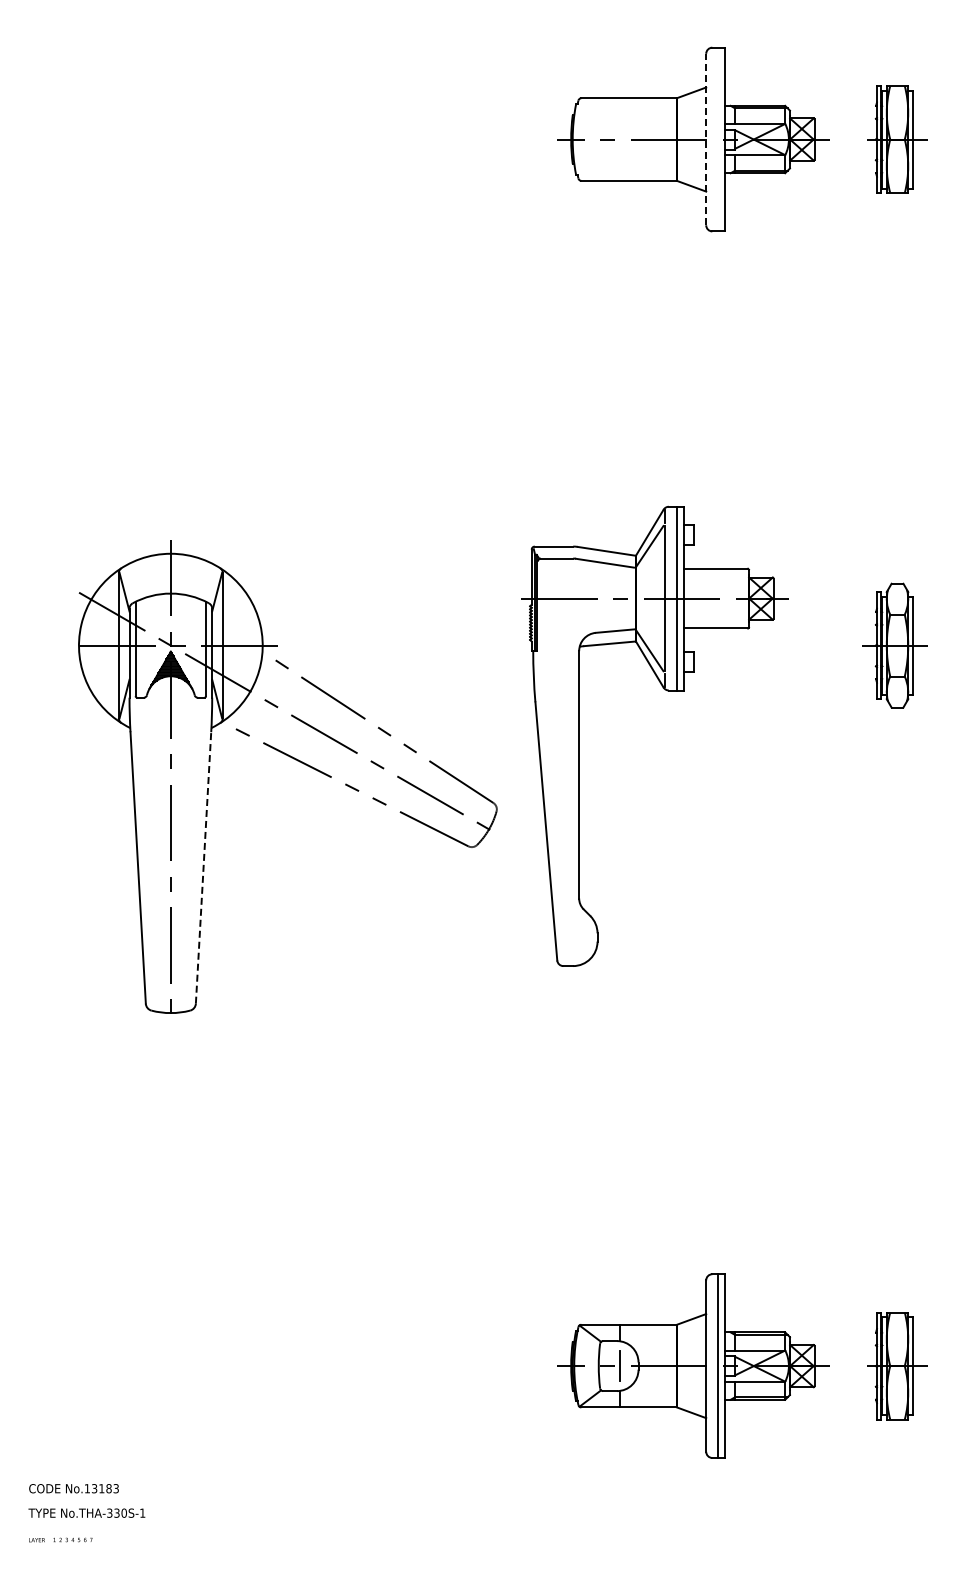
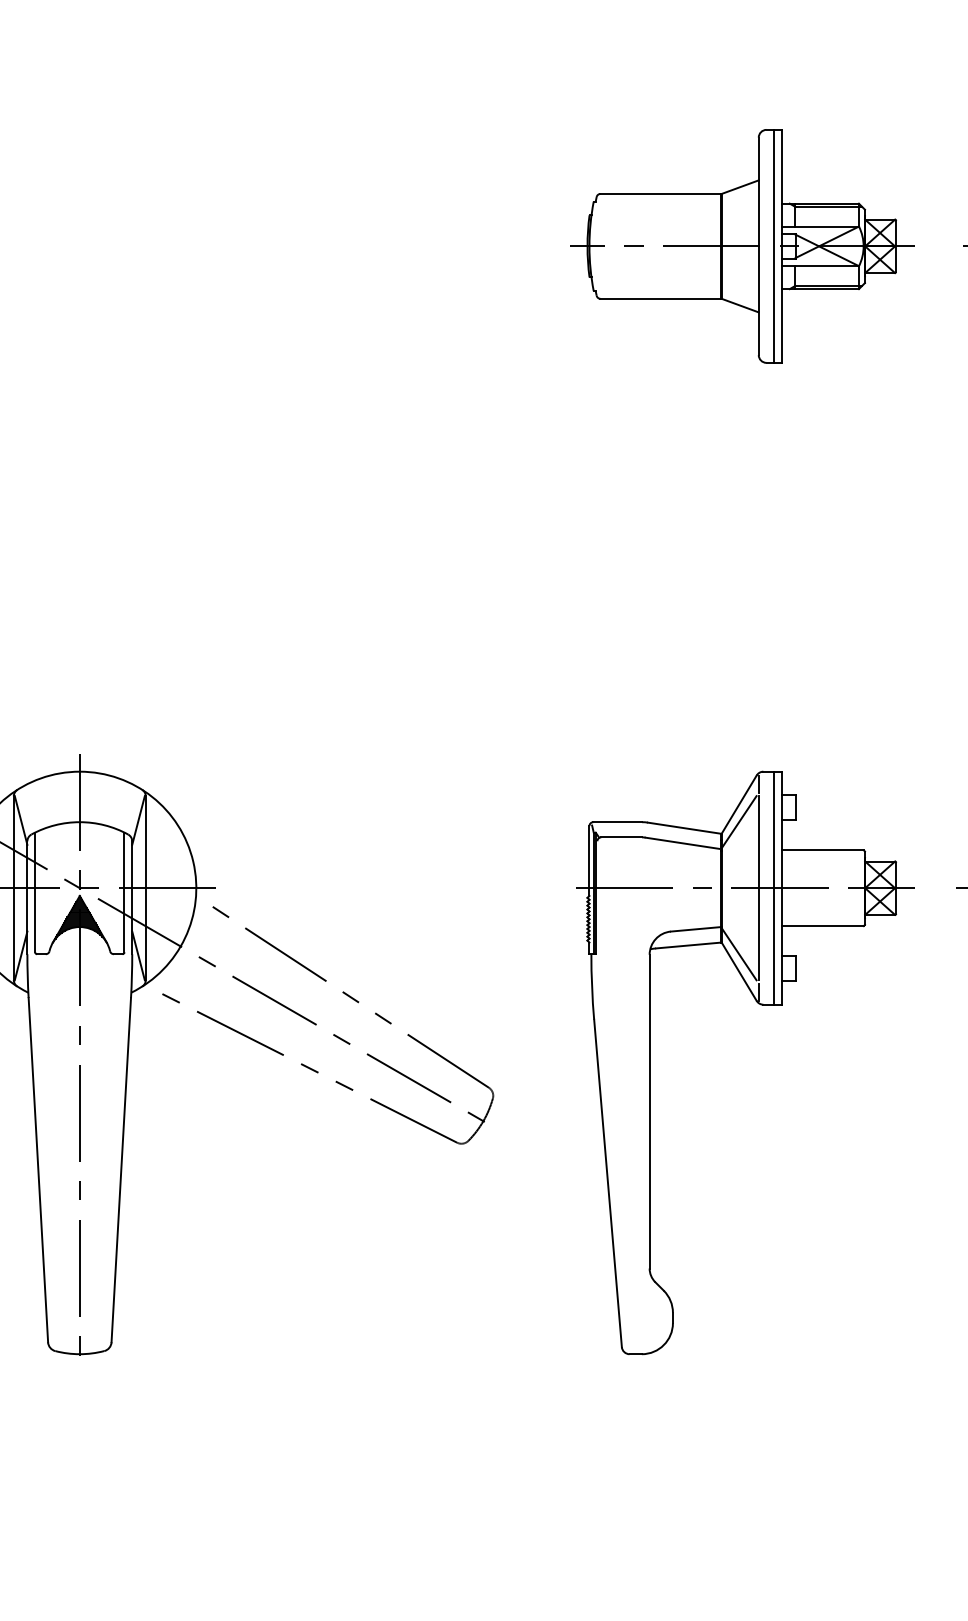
line: (706, 139) -> (759, 246), dashed -> solid
line: (718, 139) -> (774, 246), added
part: (667, 691) -> (761, 1005), moved
line: (203, 867) -> (121, 1169), dashed -> solid

